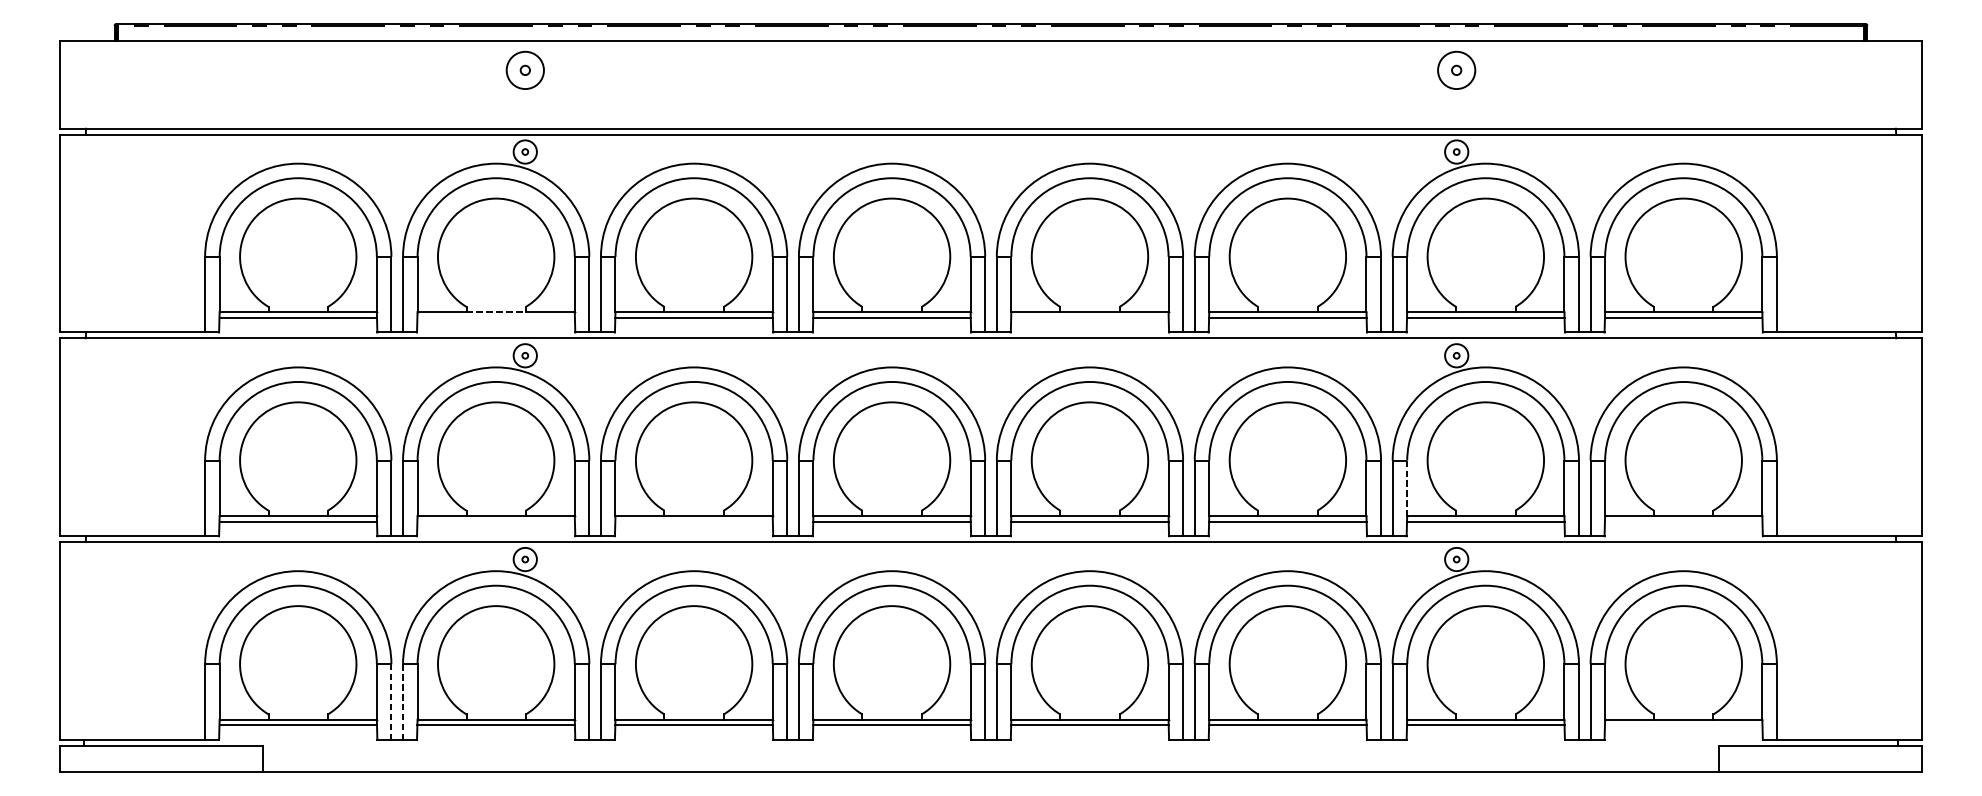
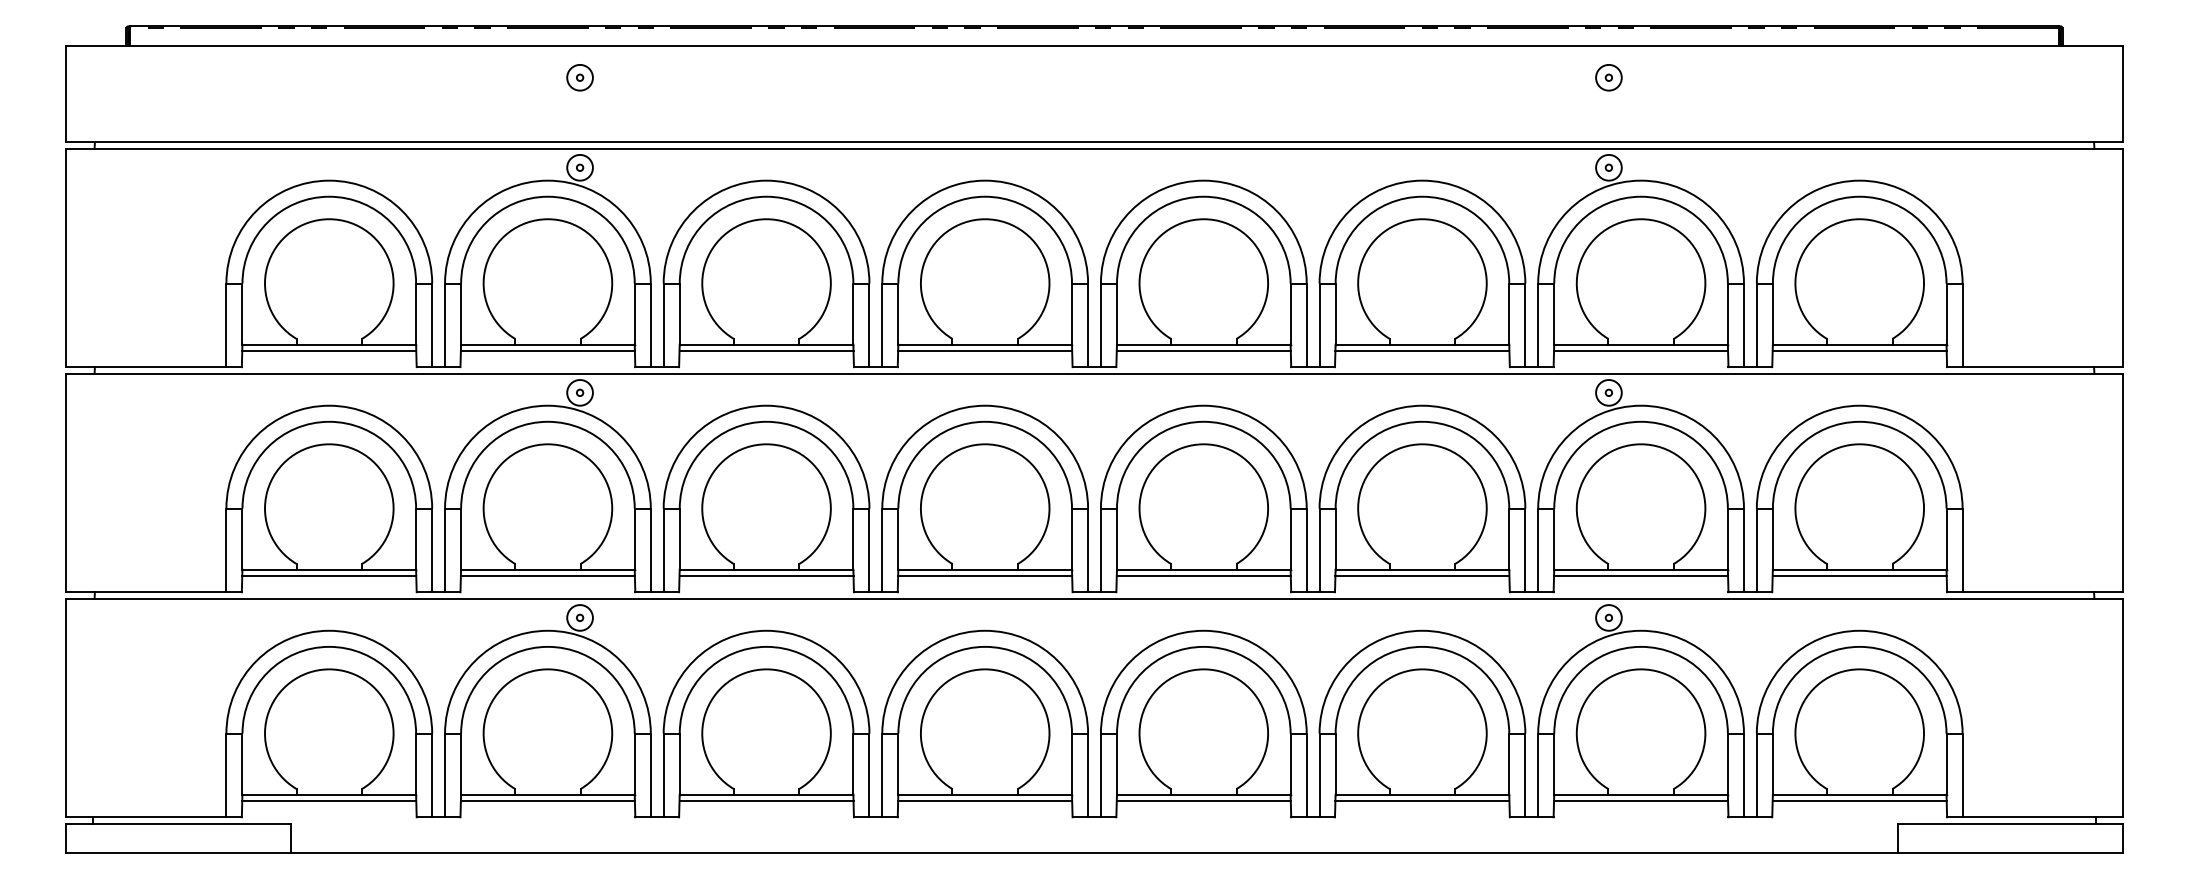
part: (524, 70) -> (579, 77), size x0.62
part: (1456, 70) -> (1608, 77), size x0.62
line: (495, 311) -> (547, 344), dashed -> solid
line: (495, 318) -> (547, 351), added
line: (1089, 318) -> (1203, 351), added
line: (1407, 488) -> (1554, 539), dashed -> solid
line: (495, 522) -> (547, 576), added
line: (694, 522) -> (766, 576), added
line: (1683, 522) -> (1859, 576), added
line: (391, 702) -> (432, 775), dashed -> solid
line: (403, 702) -> (445, 775), dashed -> solid
line: (1683, 725) -> (1859, 801), added

